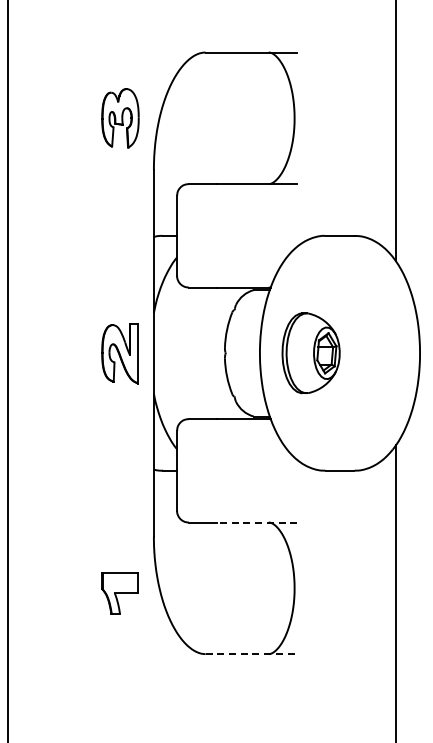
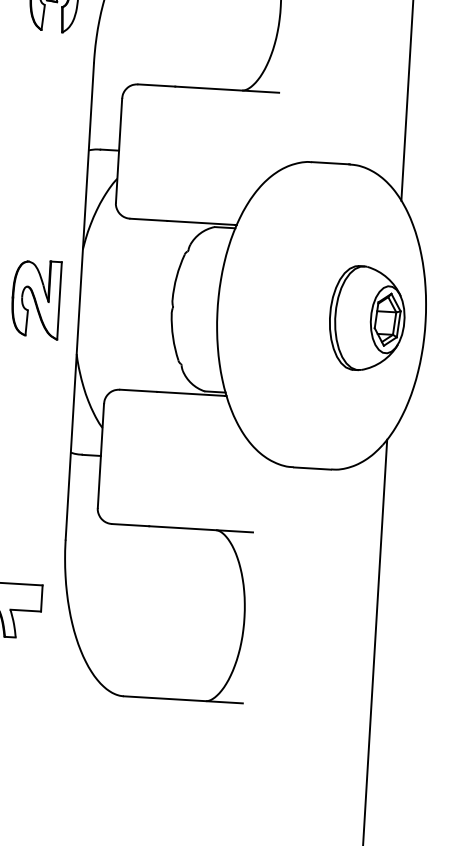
part: (310, 353) -> (366, 318), moved
line: (257, 522) -> (201, 529), dashed -> solid
line: (251, 654) -> (183, 700), dashed -> solid

